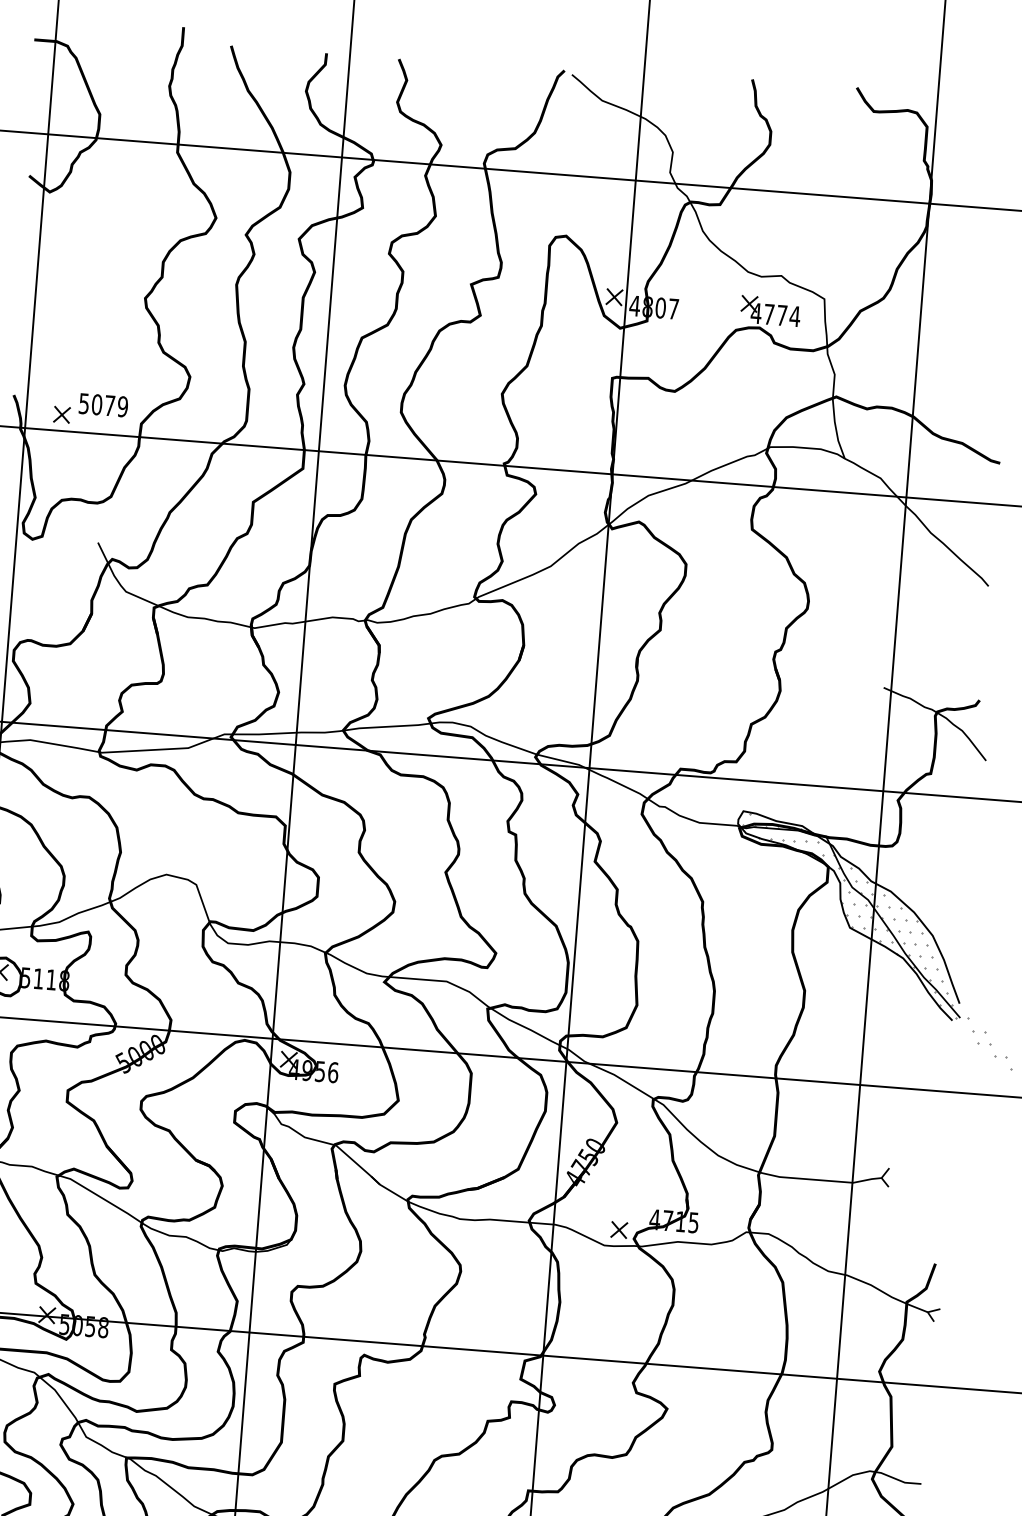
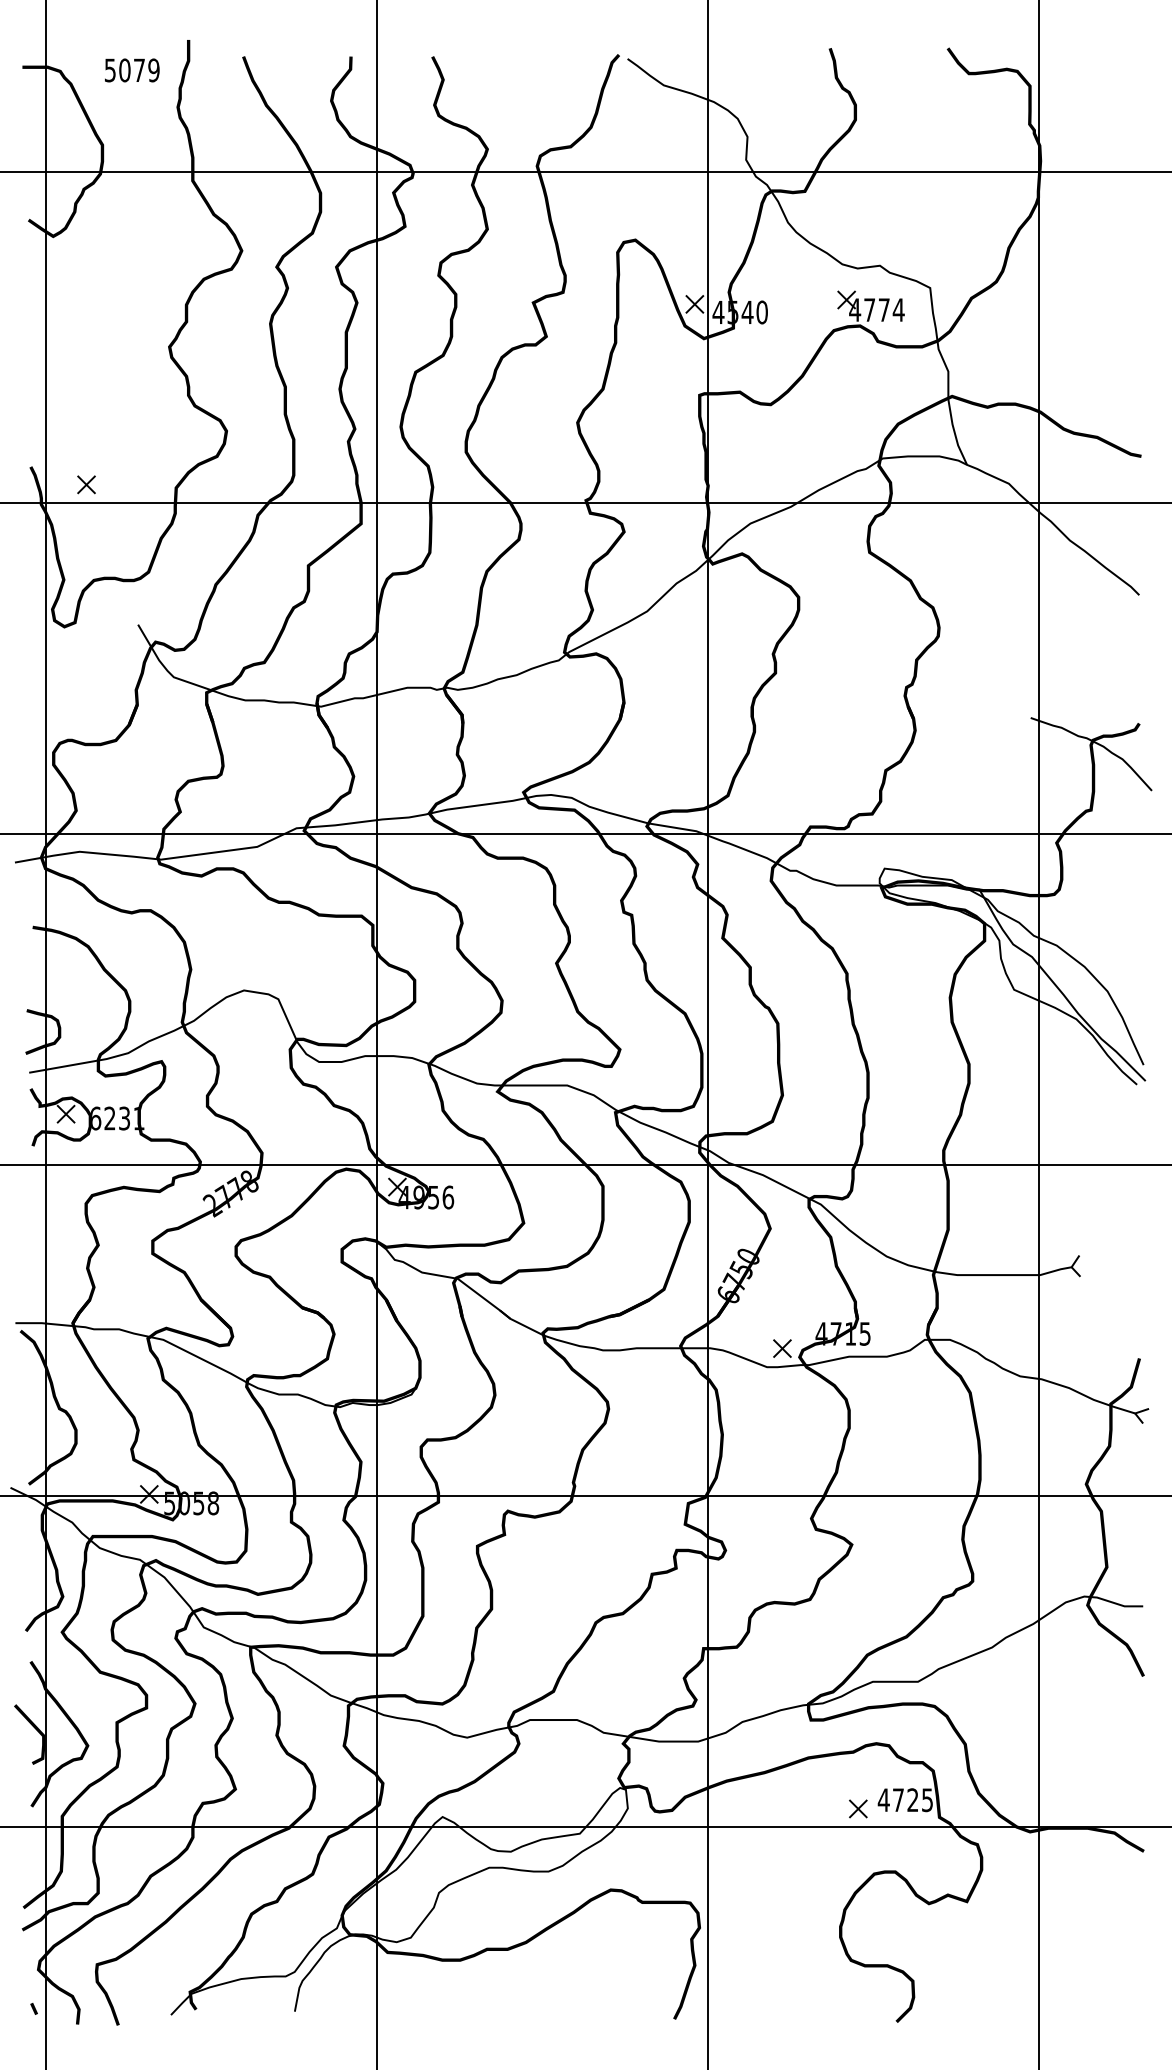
text: (660, 308) -> (747, 312), 4807 -> 4540
text: (103, 405) -> (132, 70), moved
hatch: (861, 927) -> (1026, 988), removed
text: (45, 979) -> (117, 1118), 5118 -> 6231
text: (140, 1053) -> (230, 1193), 5000 -> 2778
text: (575, 1178) -> (728, 1294), 4750 -> 6750

